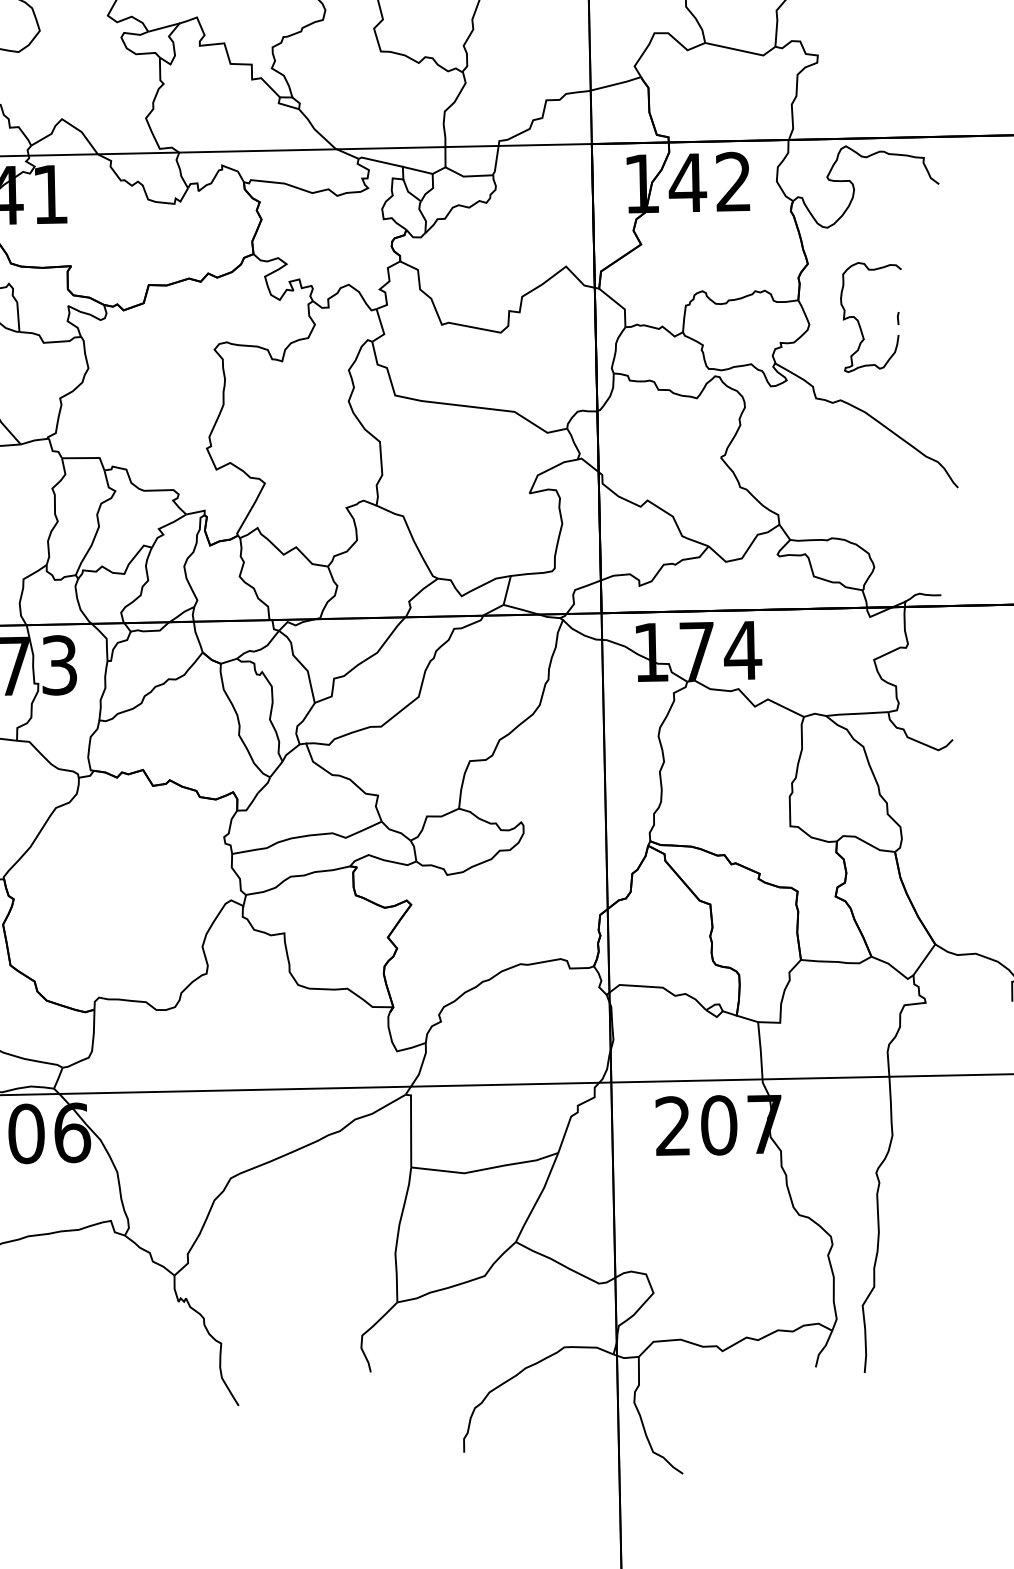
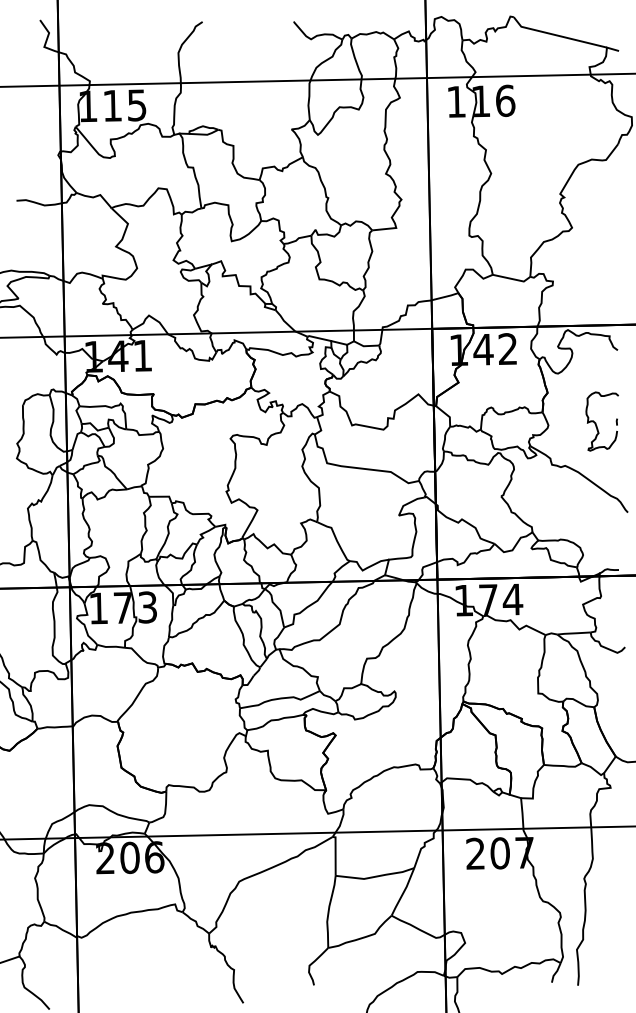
part: (869, 317) -> (601, 421), moved

